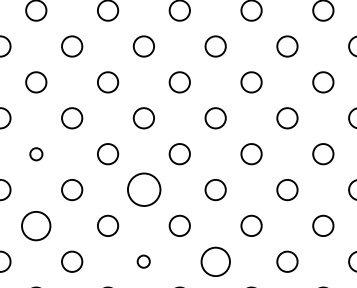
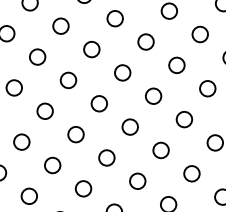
circle: (36, 154) -> (45, 111), size x1.67
circle: (143, 190) -> (129, 127), size x0.62
circle: (36, 225) -> (52, 165), size x0.71
circle: (143, 261) -> (137, 181), size x1.67
circle: (215, 261) -> (191, 173), size x0.71

